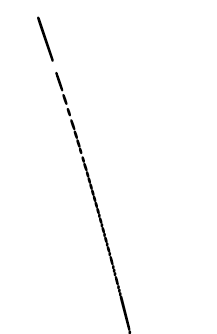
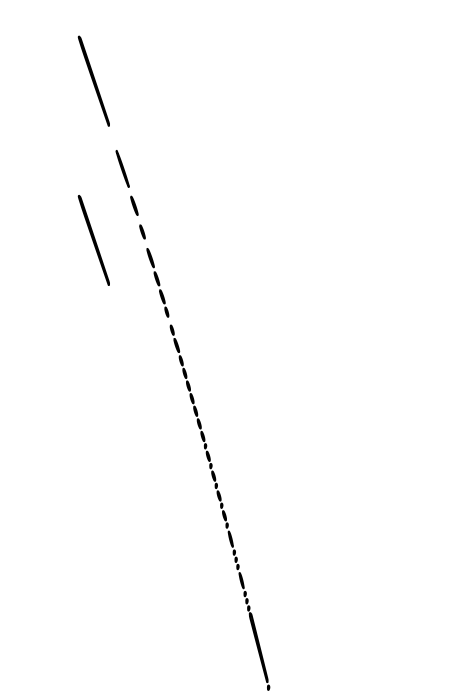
line: (45, 115) -> (94, 239), added

